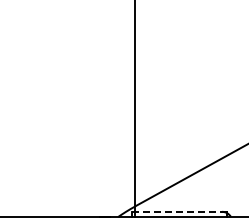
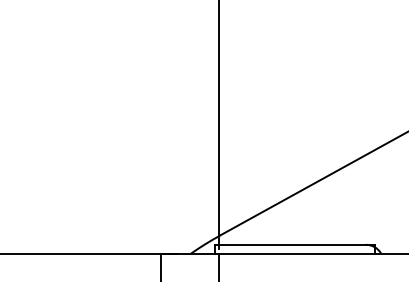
line: (177, 211) -> (291, 244), dashed -> solid

